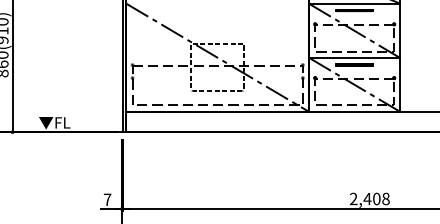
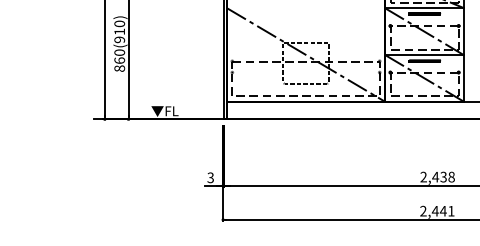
text: (376, 198) -> (443, 176), 2,408 -> 2,438
text: (107, 199) -> (210, 177), 7 -> 3

